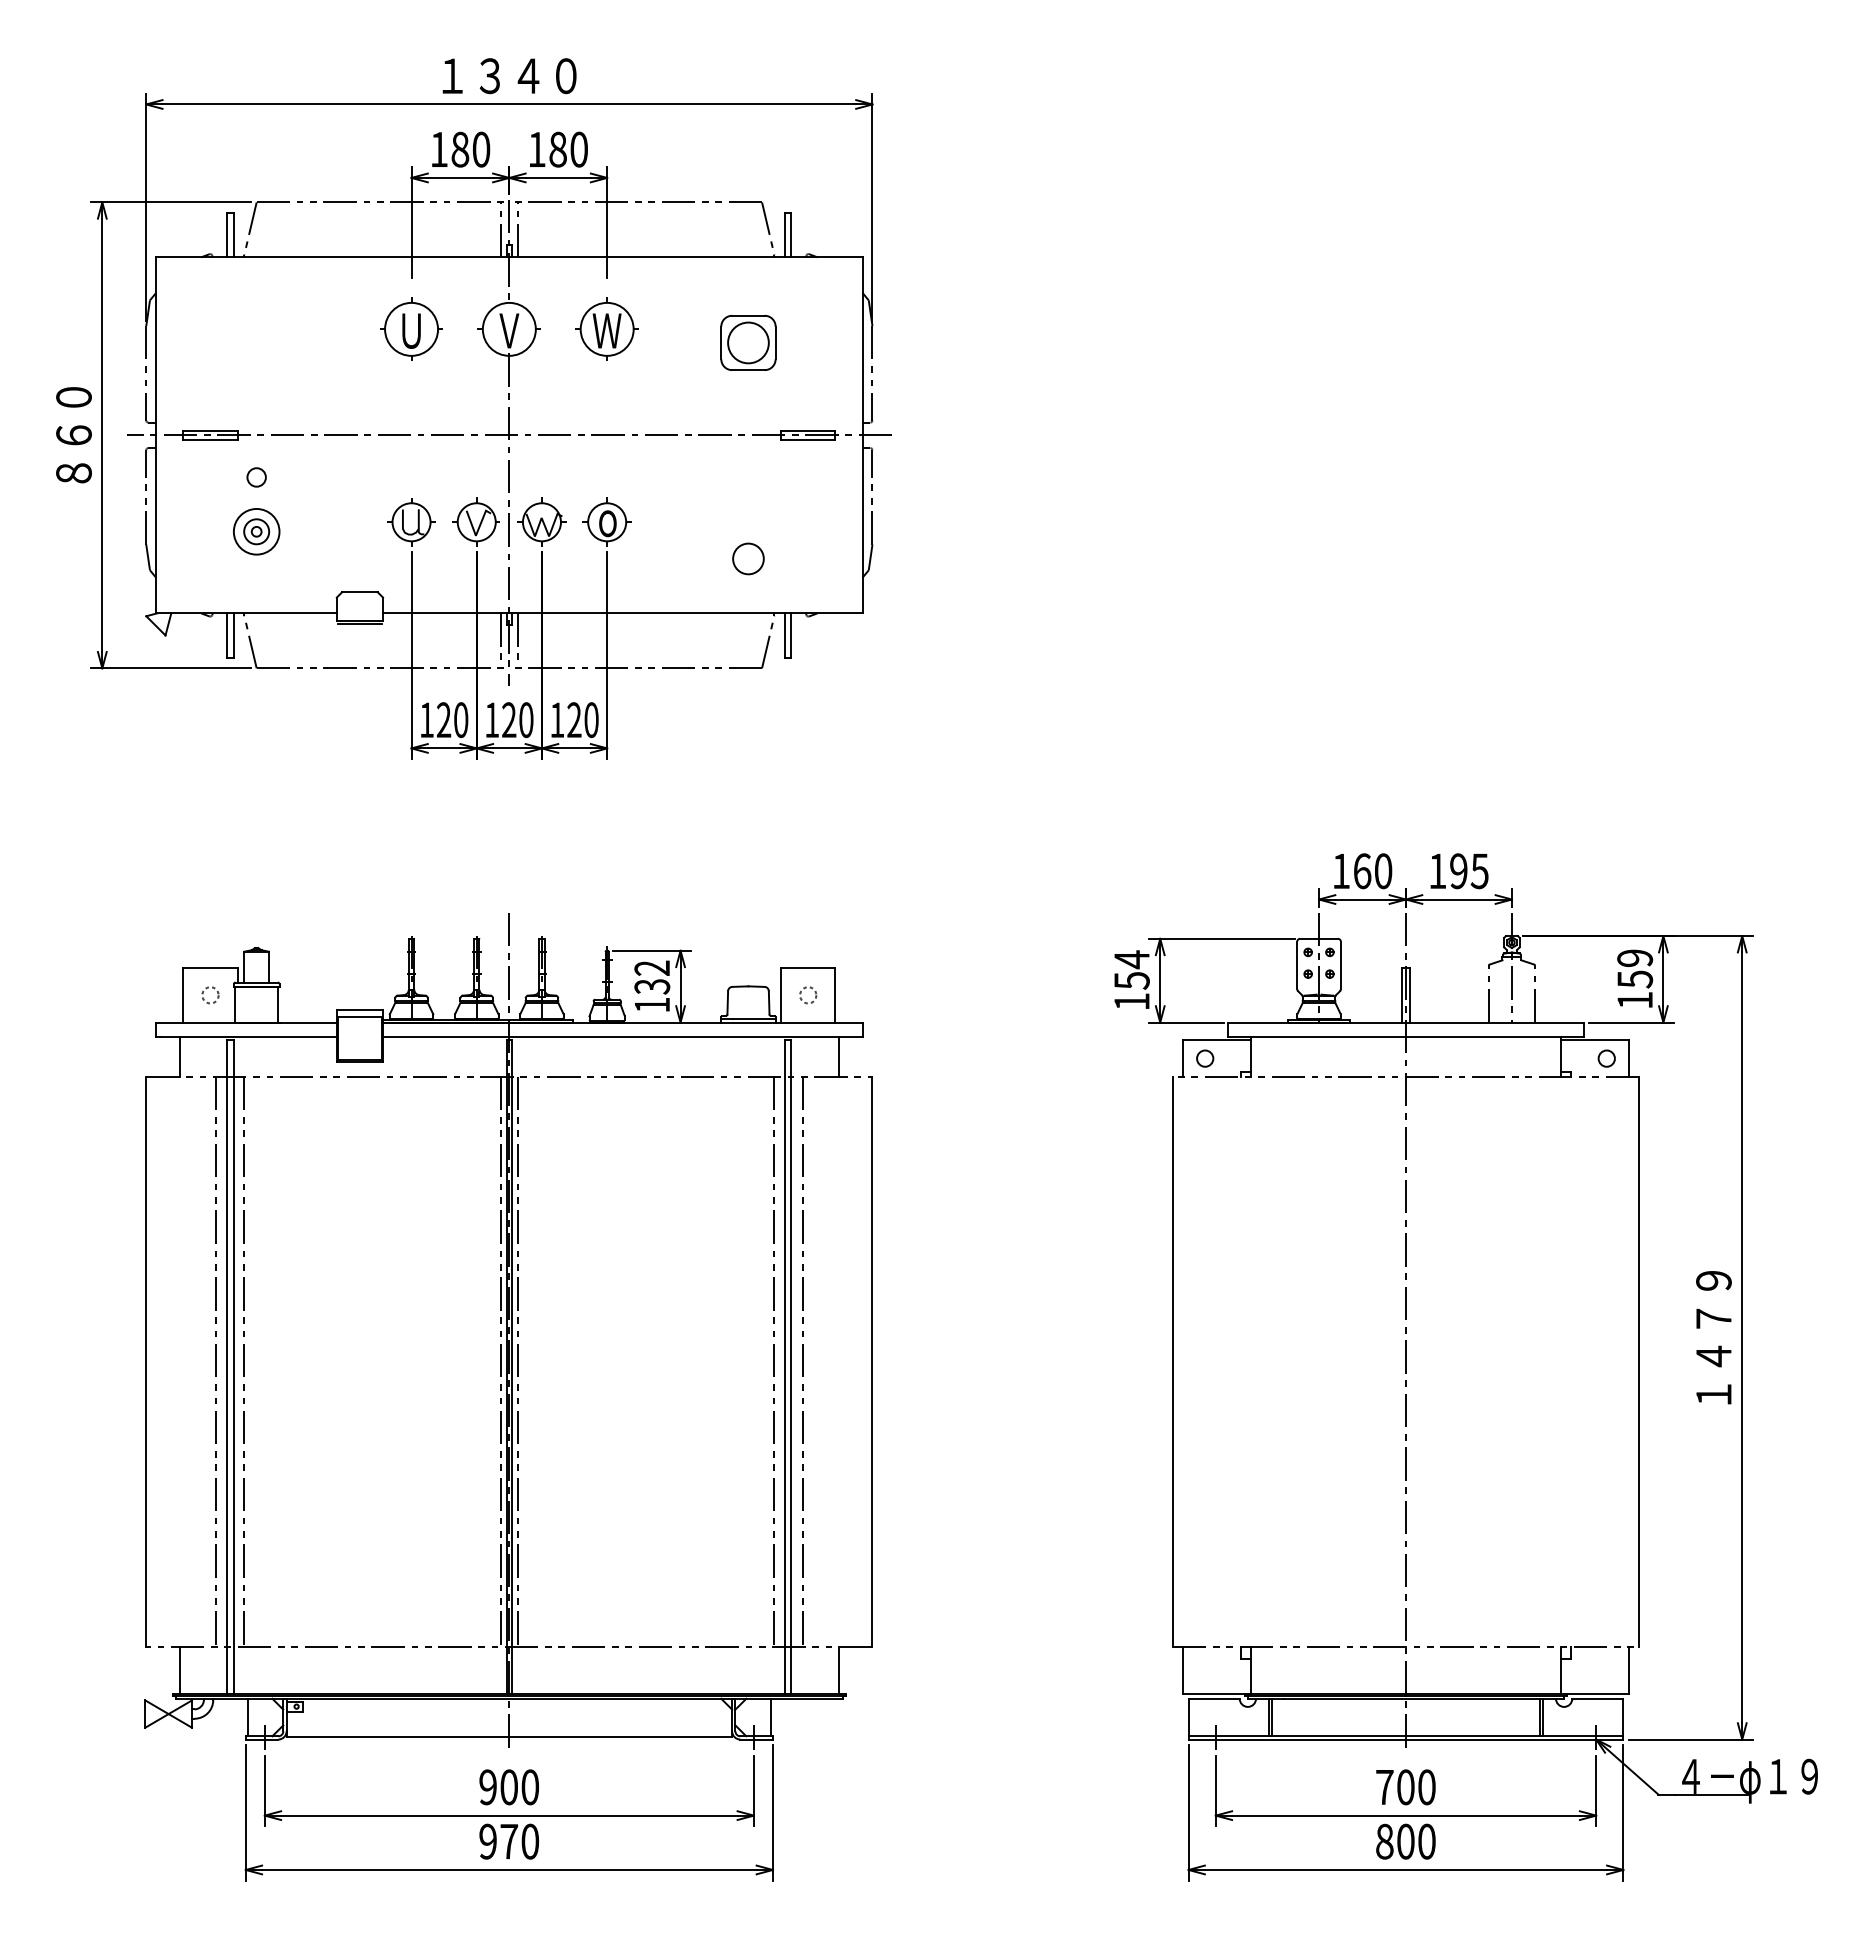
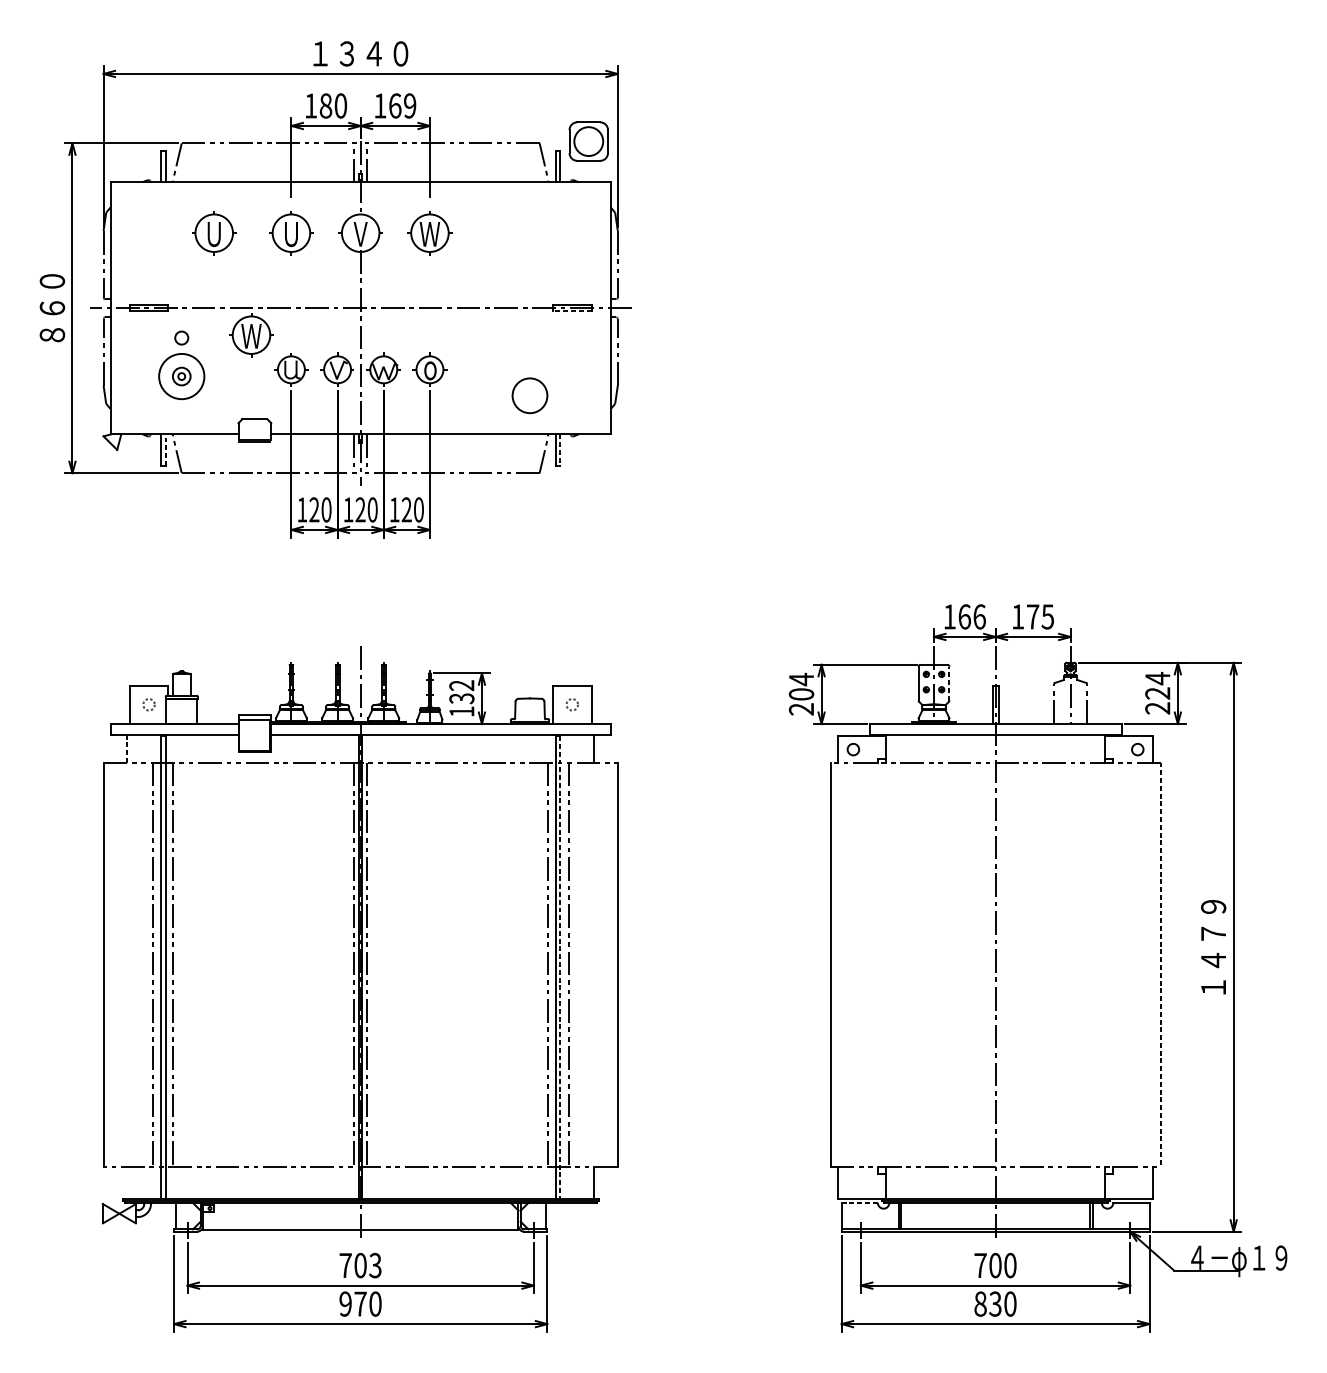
text: (568, 149) -> (402, 105), 180 -> 169
part: (302, 328) -> (214, 232), added
part: (748, 342) -> (588, 141), moved
line: (807, 439) -> (571, 311), solid -> dashed
part: (354, 472) -> (251, 334), added
circle: (256, 531) -> (181, 376), size x1.4
circle: (748, 558) -> (530, 395), size x1.6
line: (233, 635) -> (165, 449), solid -> dashed
line: (791, 636) -> (560, 450), solid -> dashed
text: (1383, 871) -> (979, 617), 160 -> 166
text: (1458, 871) -> (1032, 617), 195 -> 175
line: (1340, 965) -> (949, 683), solid -> dashed
text: (1635, 978) -> (1158, 692), 159 -> 224
text: (1131, 991) -> (801, 702), 154 -> 204
line: (179, 1057) -> (127, 748), solid -> dashed
line: (1638, 1362) -> (1160, 964), solid -> dashed
line: (791, 1367) -> (560, 968), solid -> dashed
line: (179, 1670) -> (127, 1182), removed
line: (1214, 1698) -> (859, 1202), solid -> dashed
text: (508, 1787) -> (360, 1265), 900 -> 703
text: (1405, 1841) -> (995, 1303), 800 -> 830

